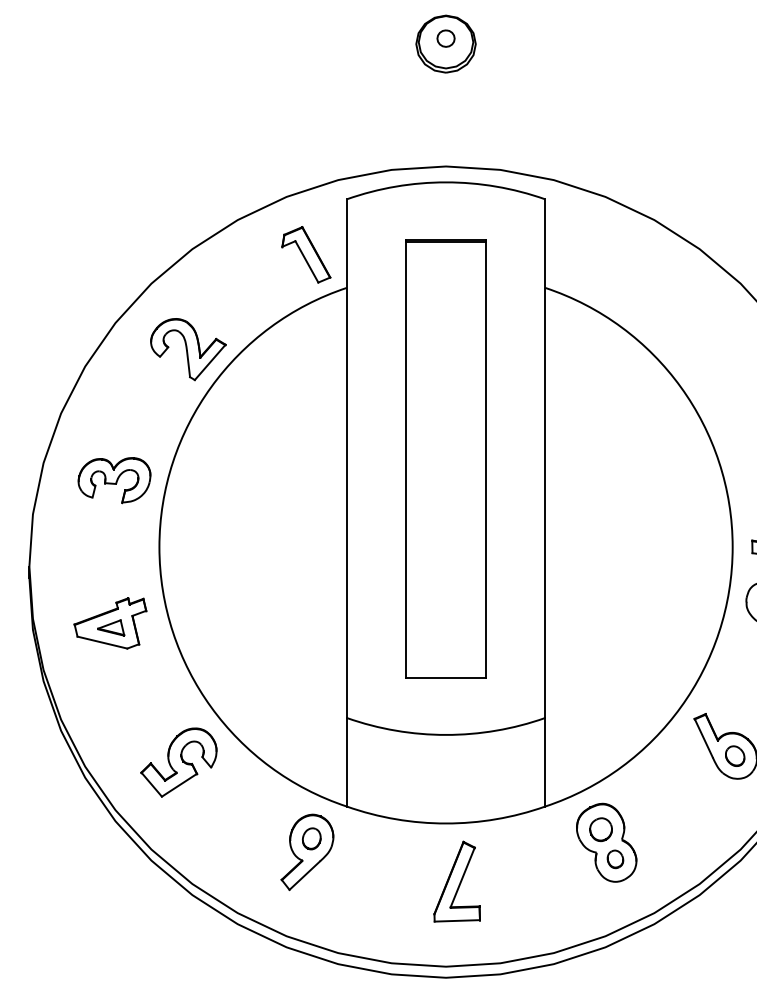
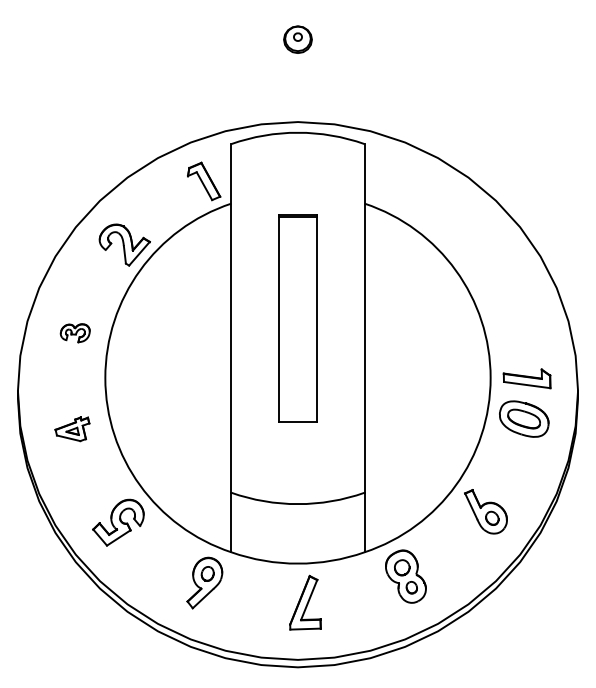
part: (445, 43) -> (297, 39), size x0.7
part: (445, 458) -> (297, 318), size x0.7
part: (115, 481) -> (75, 333), size x0.6
part: (110, 623) -> (72, 429), size x0.7

